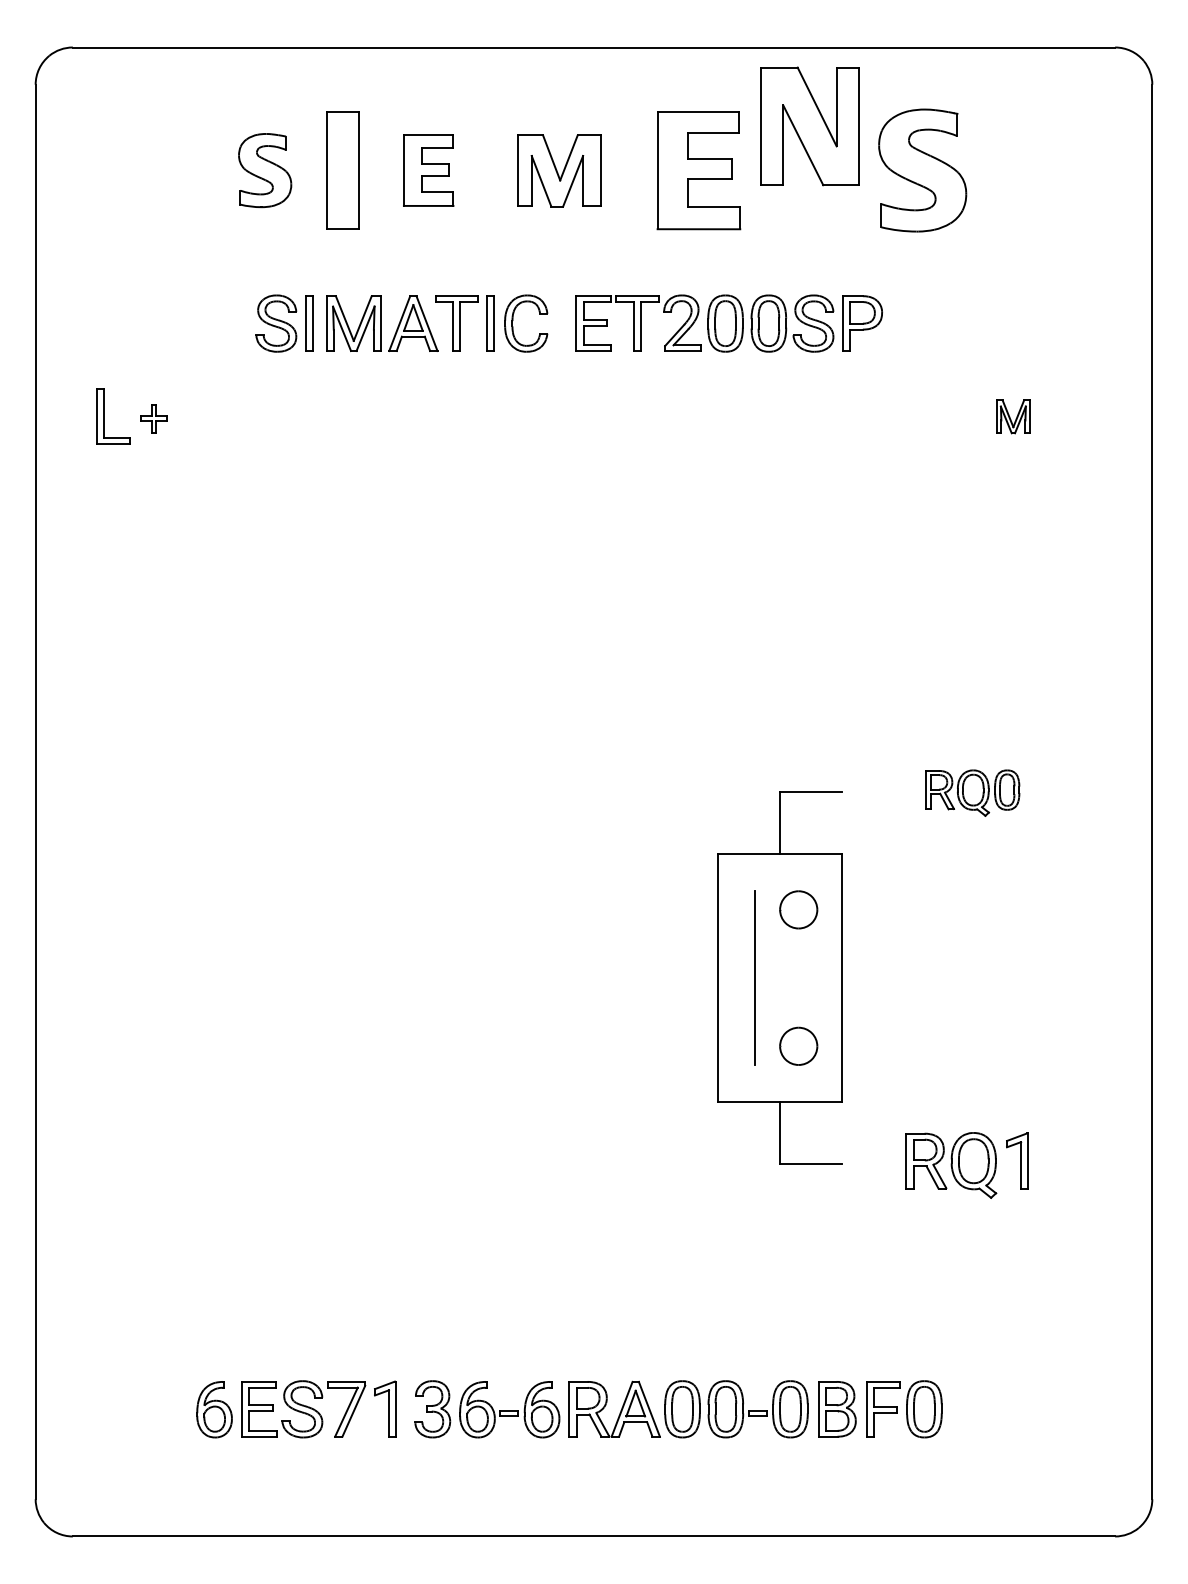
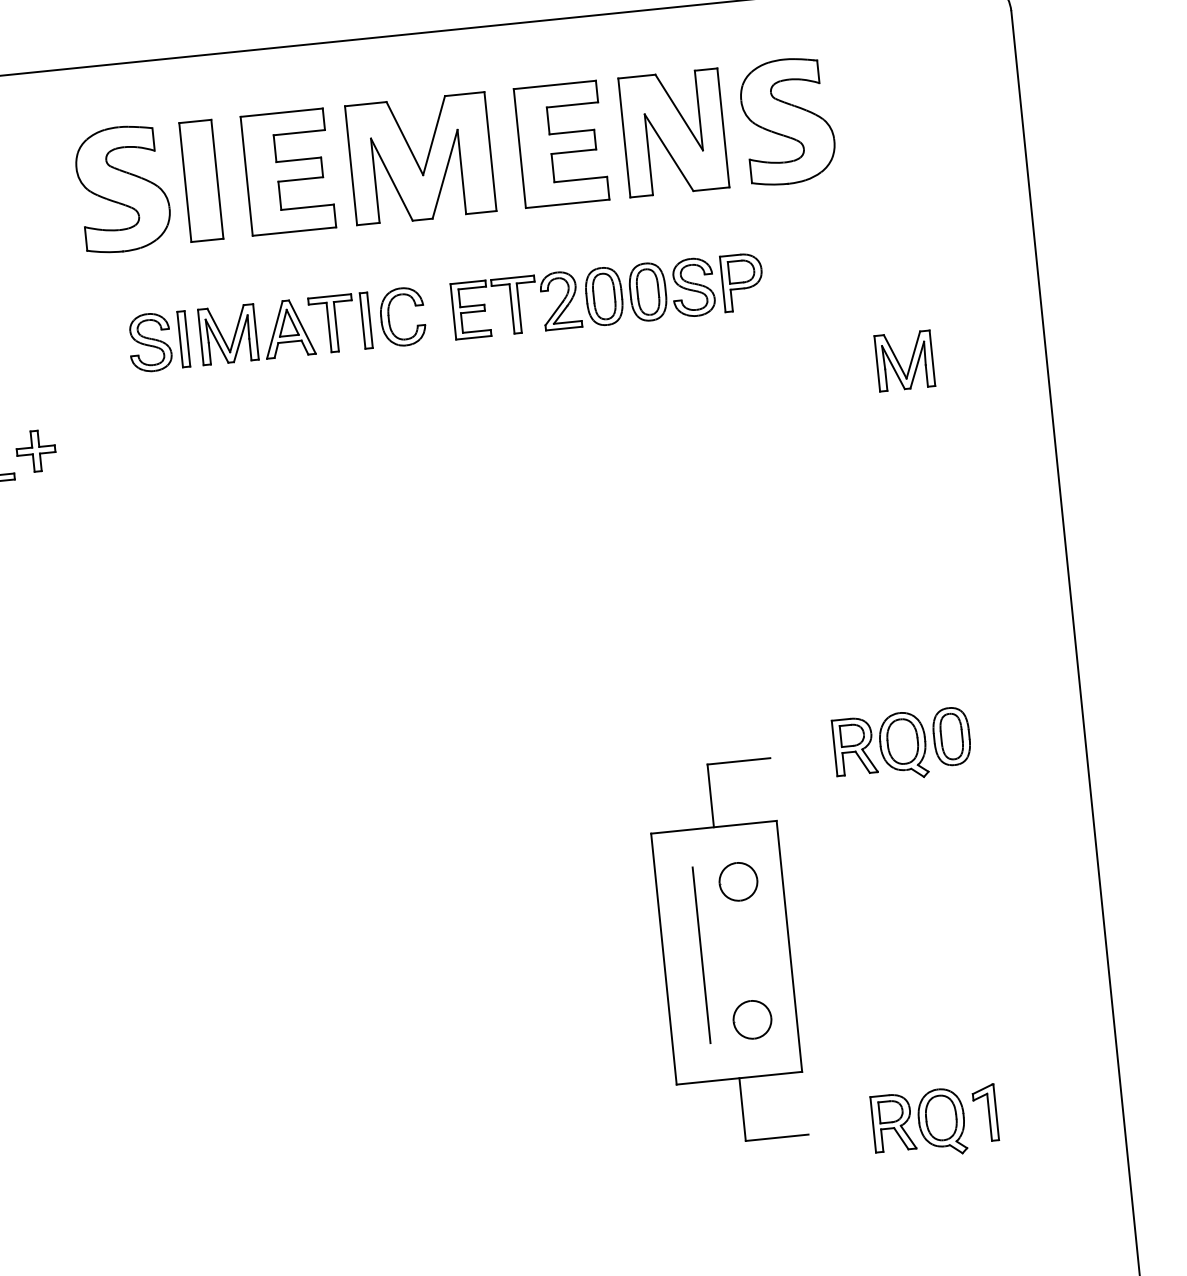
part: (809, 126) -> (673, 133), moved
part: (264, 170) -> (122, 189), size x1.67
part: (428, 170) -> (288, 172), size x1.67
part: (559, 170) -> (420, 158), size x1.67
part: (1013, 416) -> (905, 360), size x1.67
part: (153, 418) -> (35, 451), size x1.43
part: (972, 792) -> (902, 745), size x1.43

